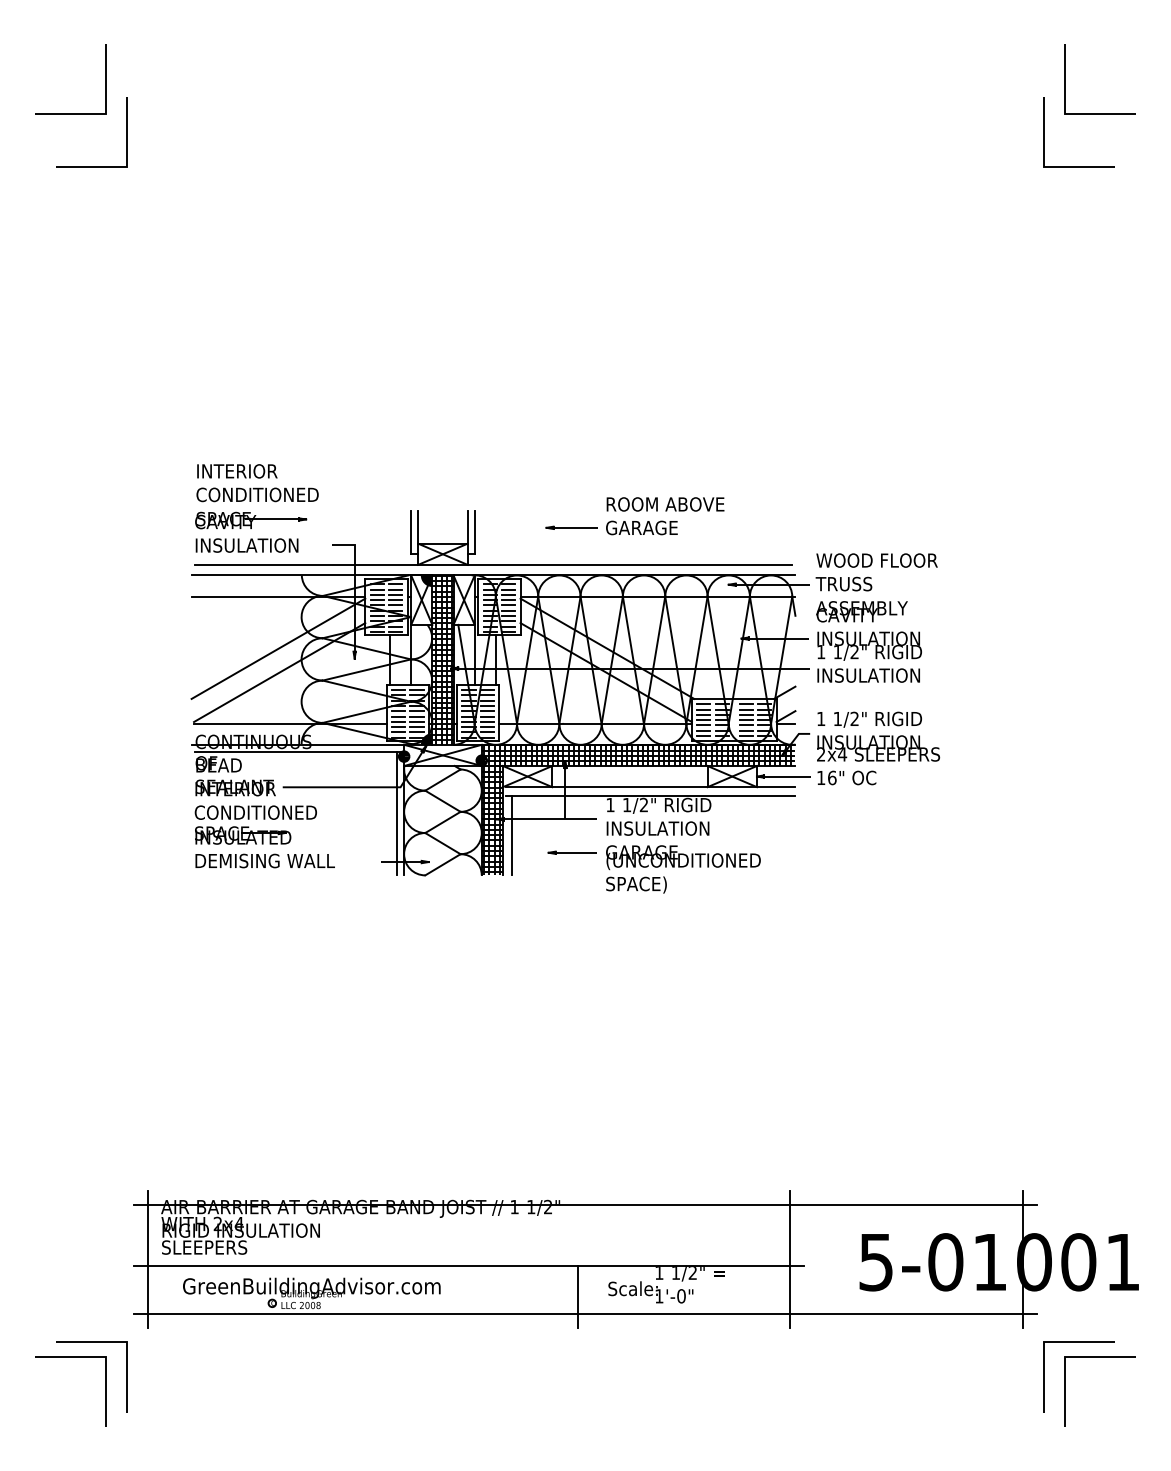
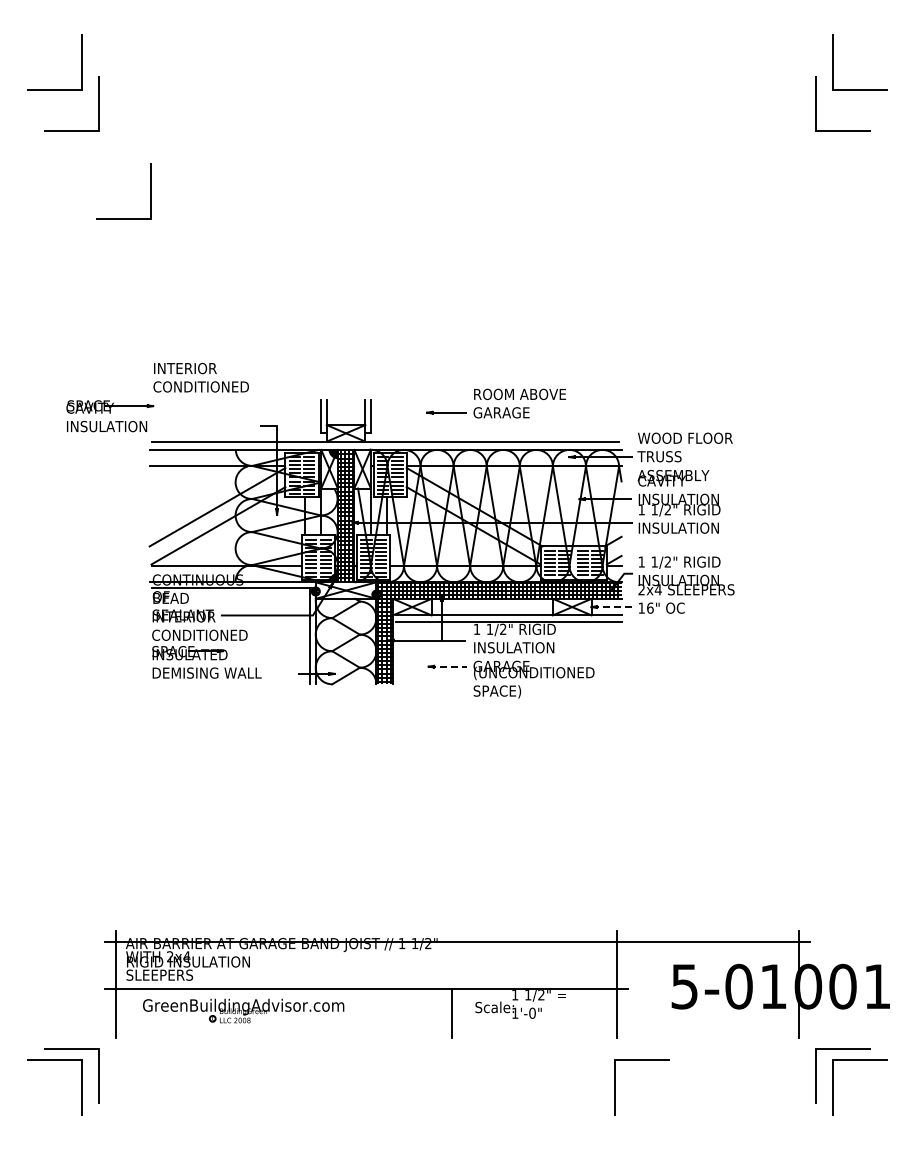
line: (192, 244) -> (150, 191), added
part: (251, 532) -> (110, 416), moved
line: (785, 777) -> (613, 607), solid -> dashed
line: (511, 835) -> (399, 653), removed
line: (573, 852) -> (448, 666), solid -> dashed
line: (585, 1314) -> (457, 1027), removed
line: (787, 1391) -> (615, 1087), added

